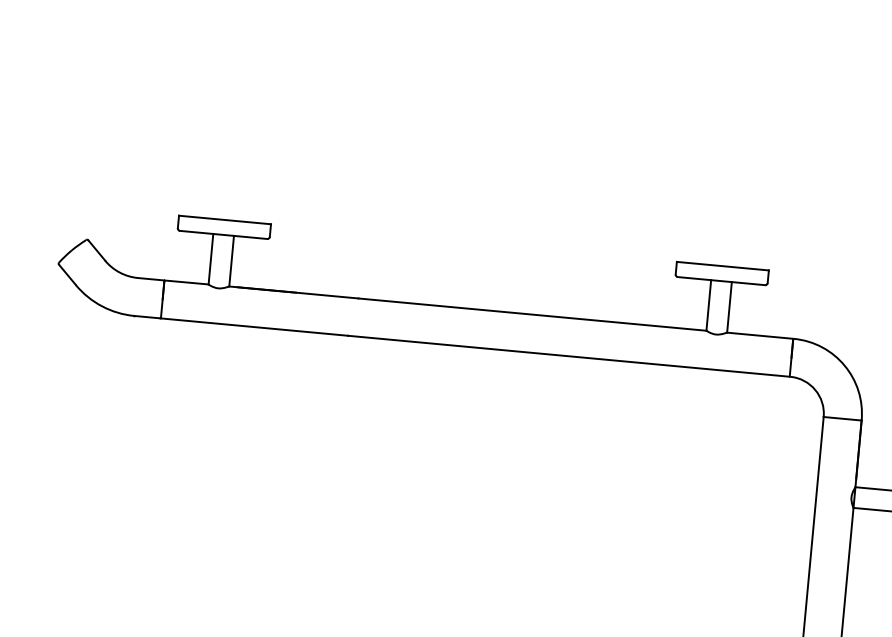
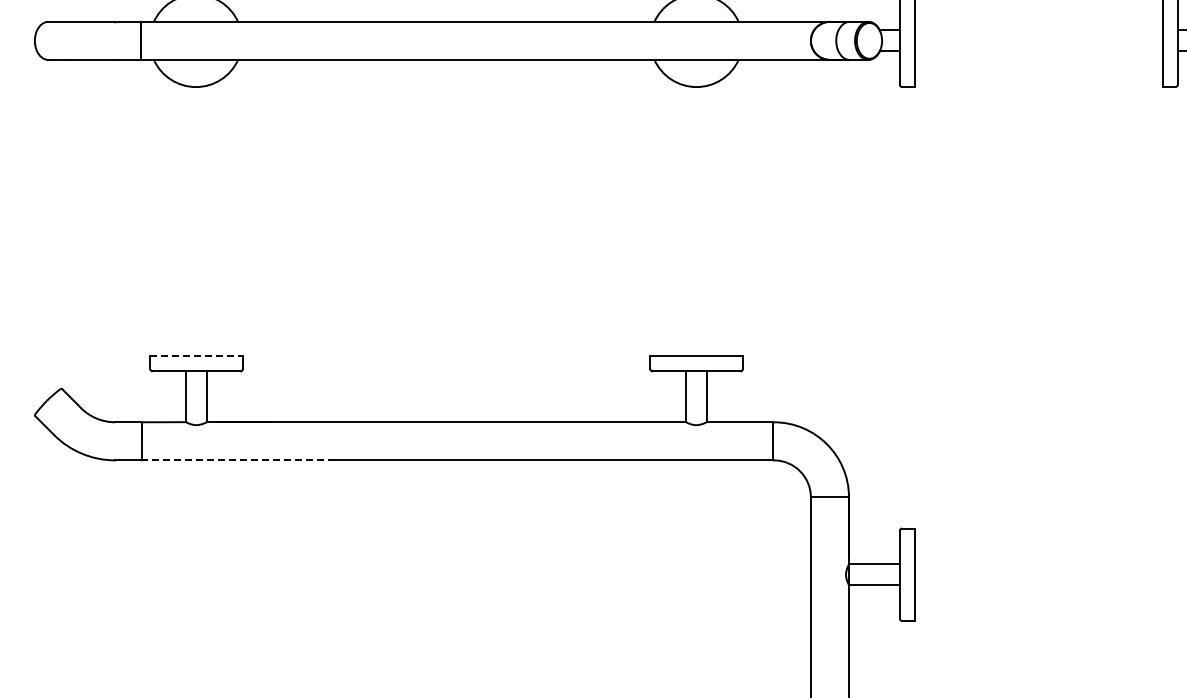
line: (225, 220) -> (197, 356), solid -> dashed
line: (255, 327) -> (236, 460), solid -> dashed

